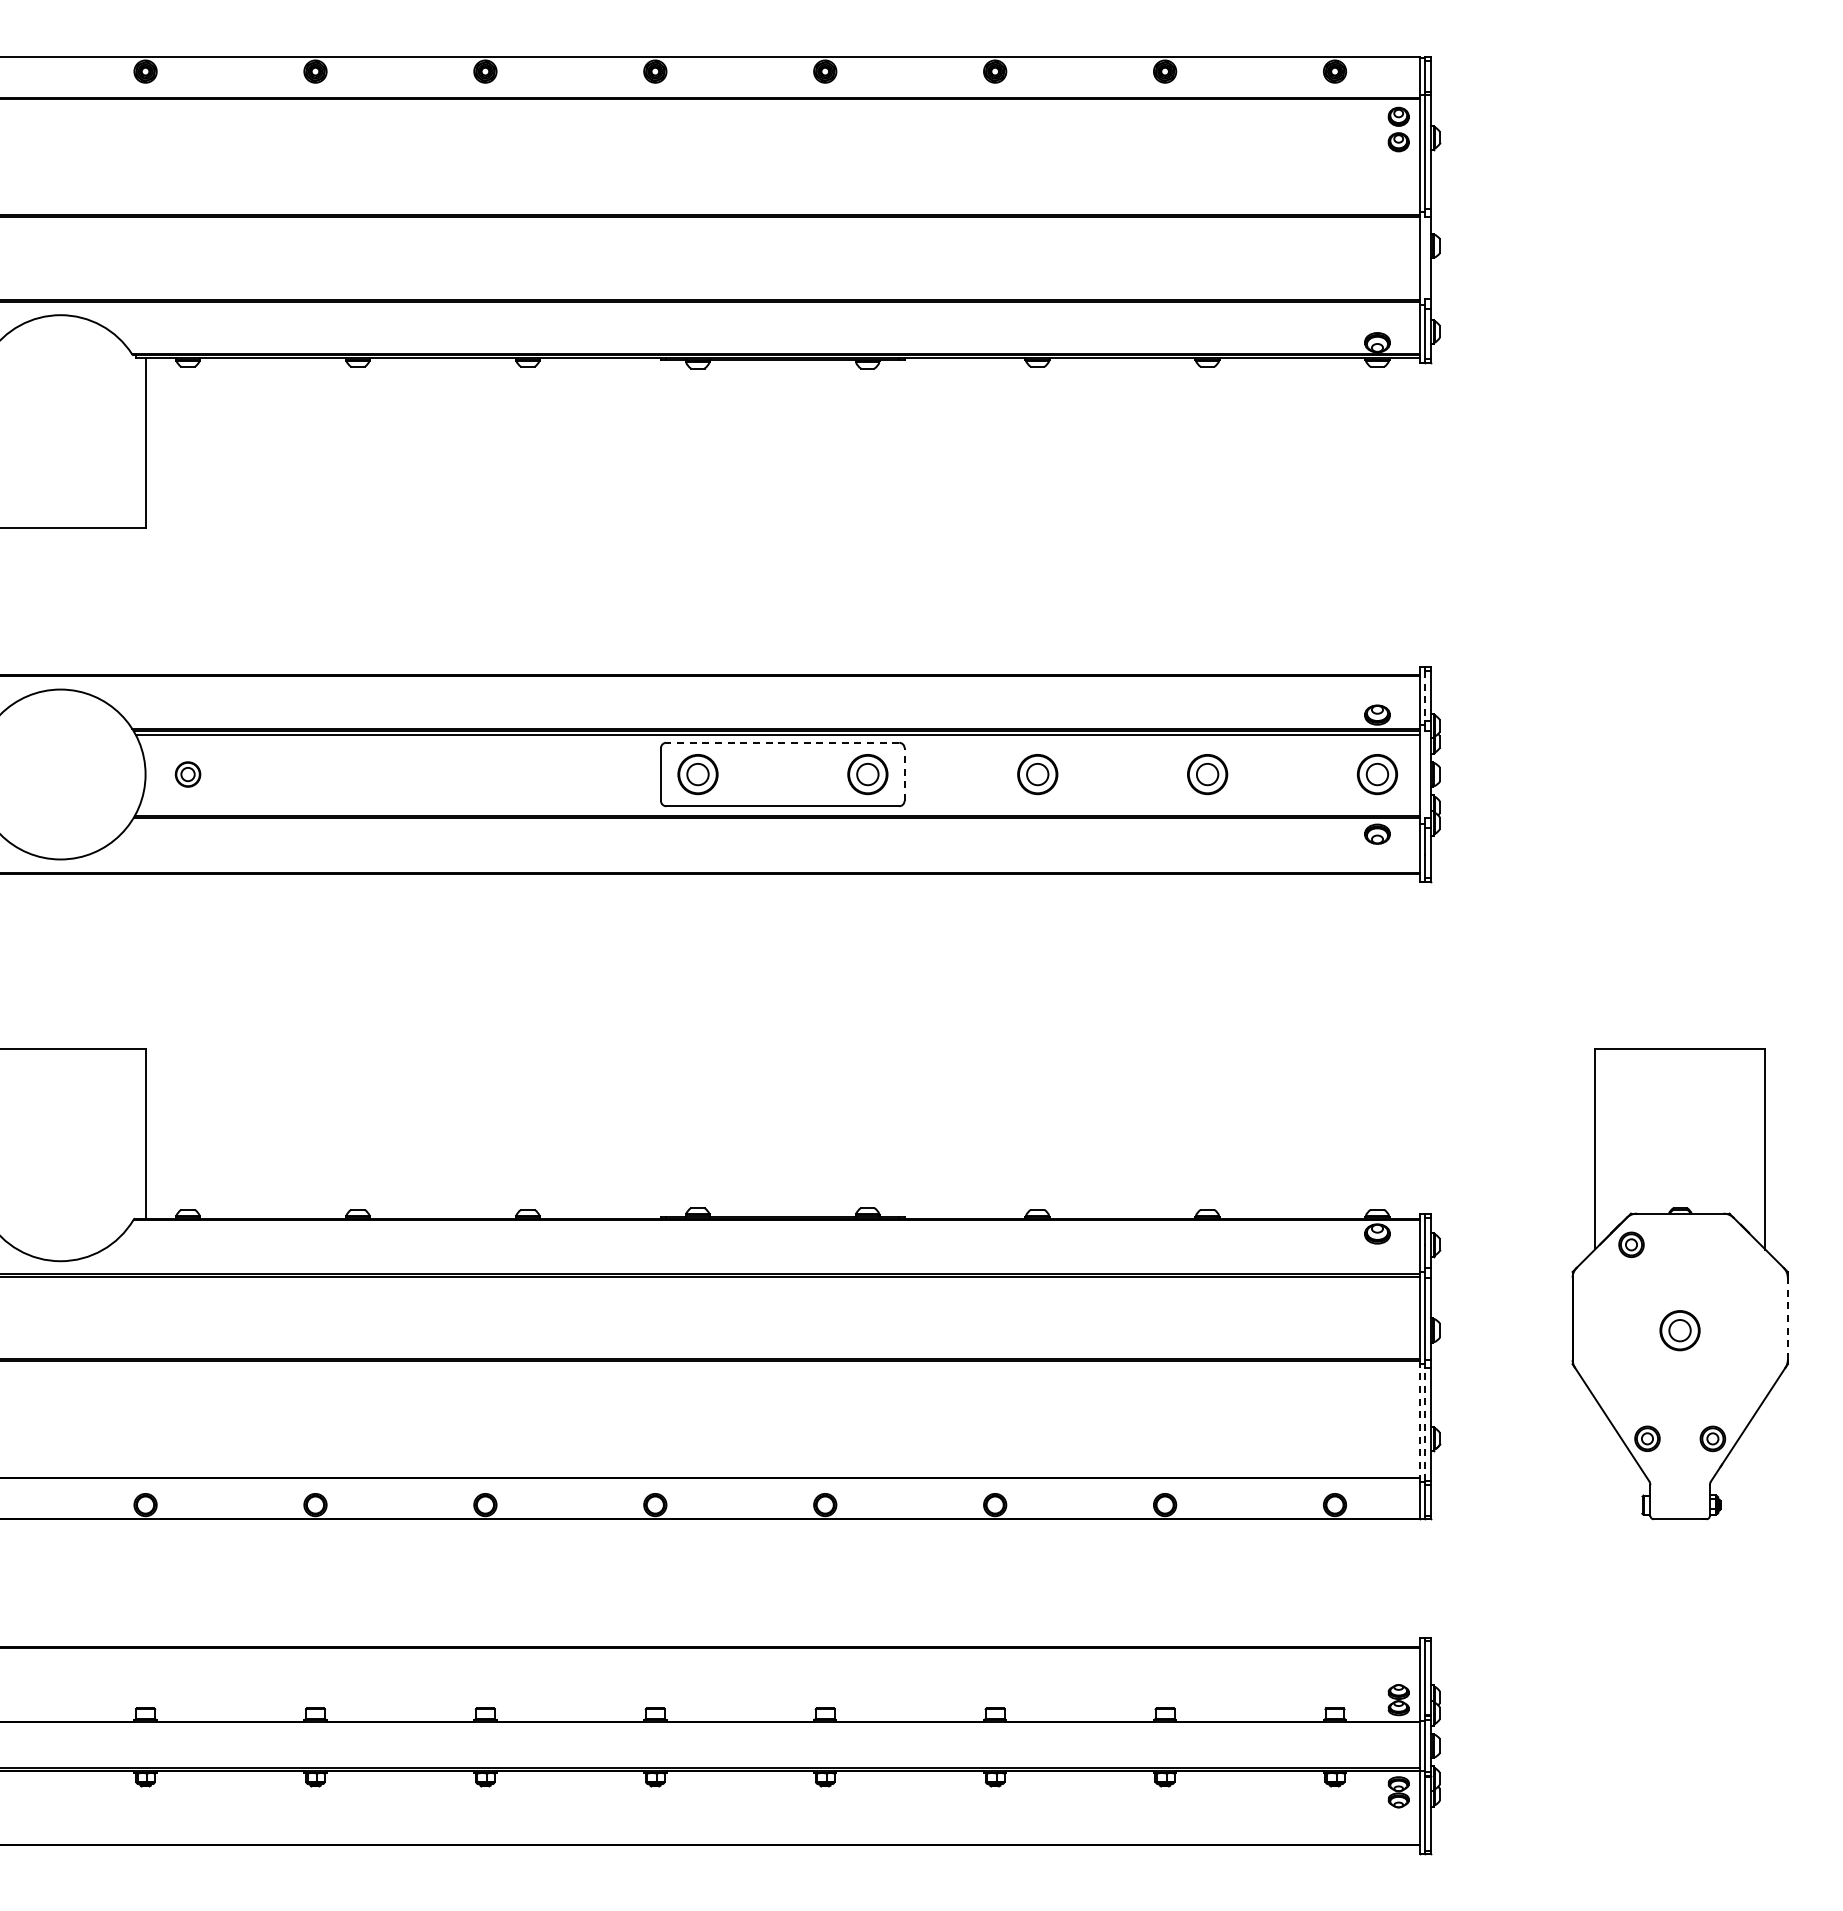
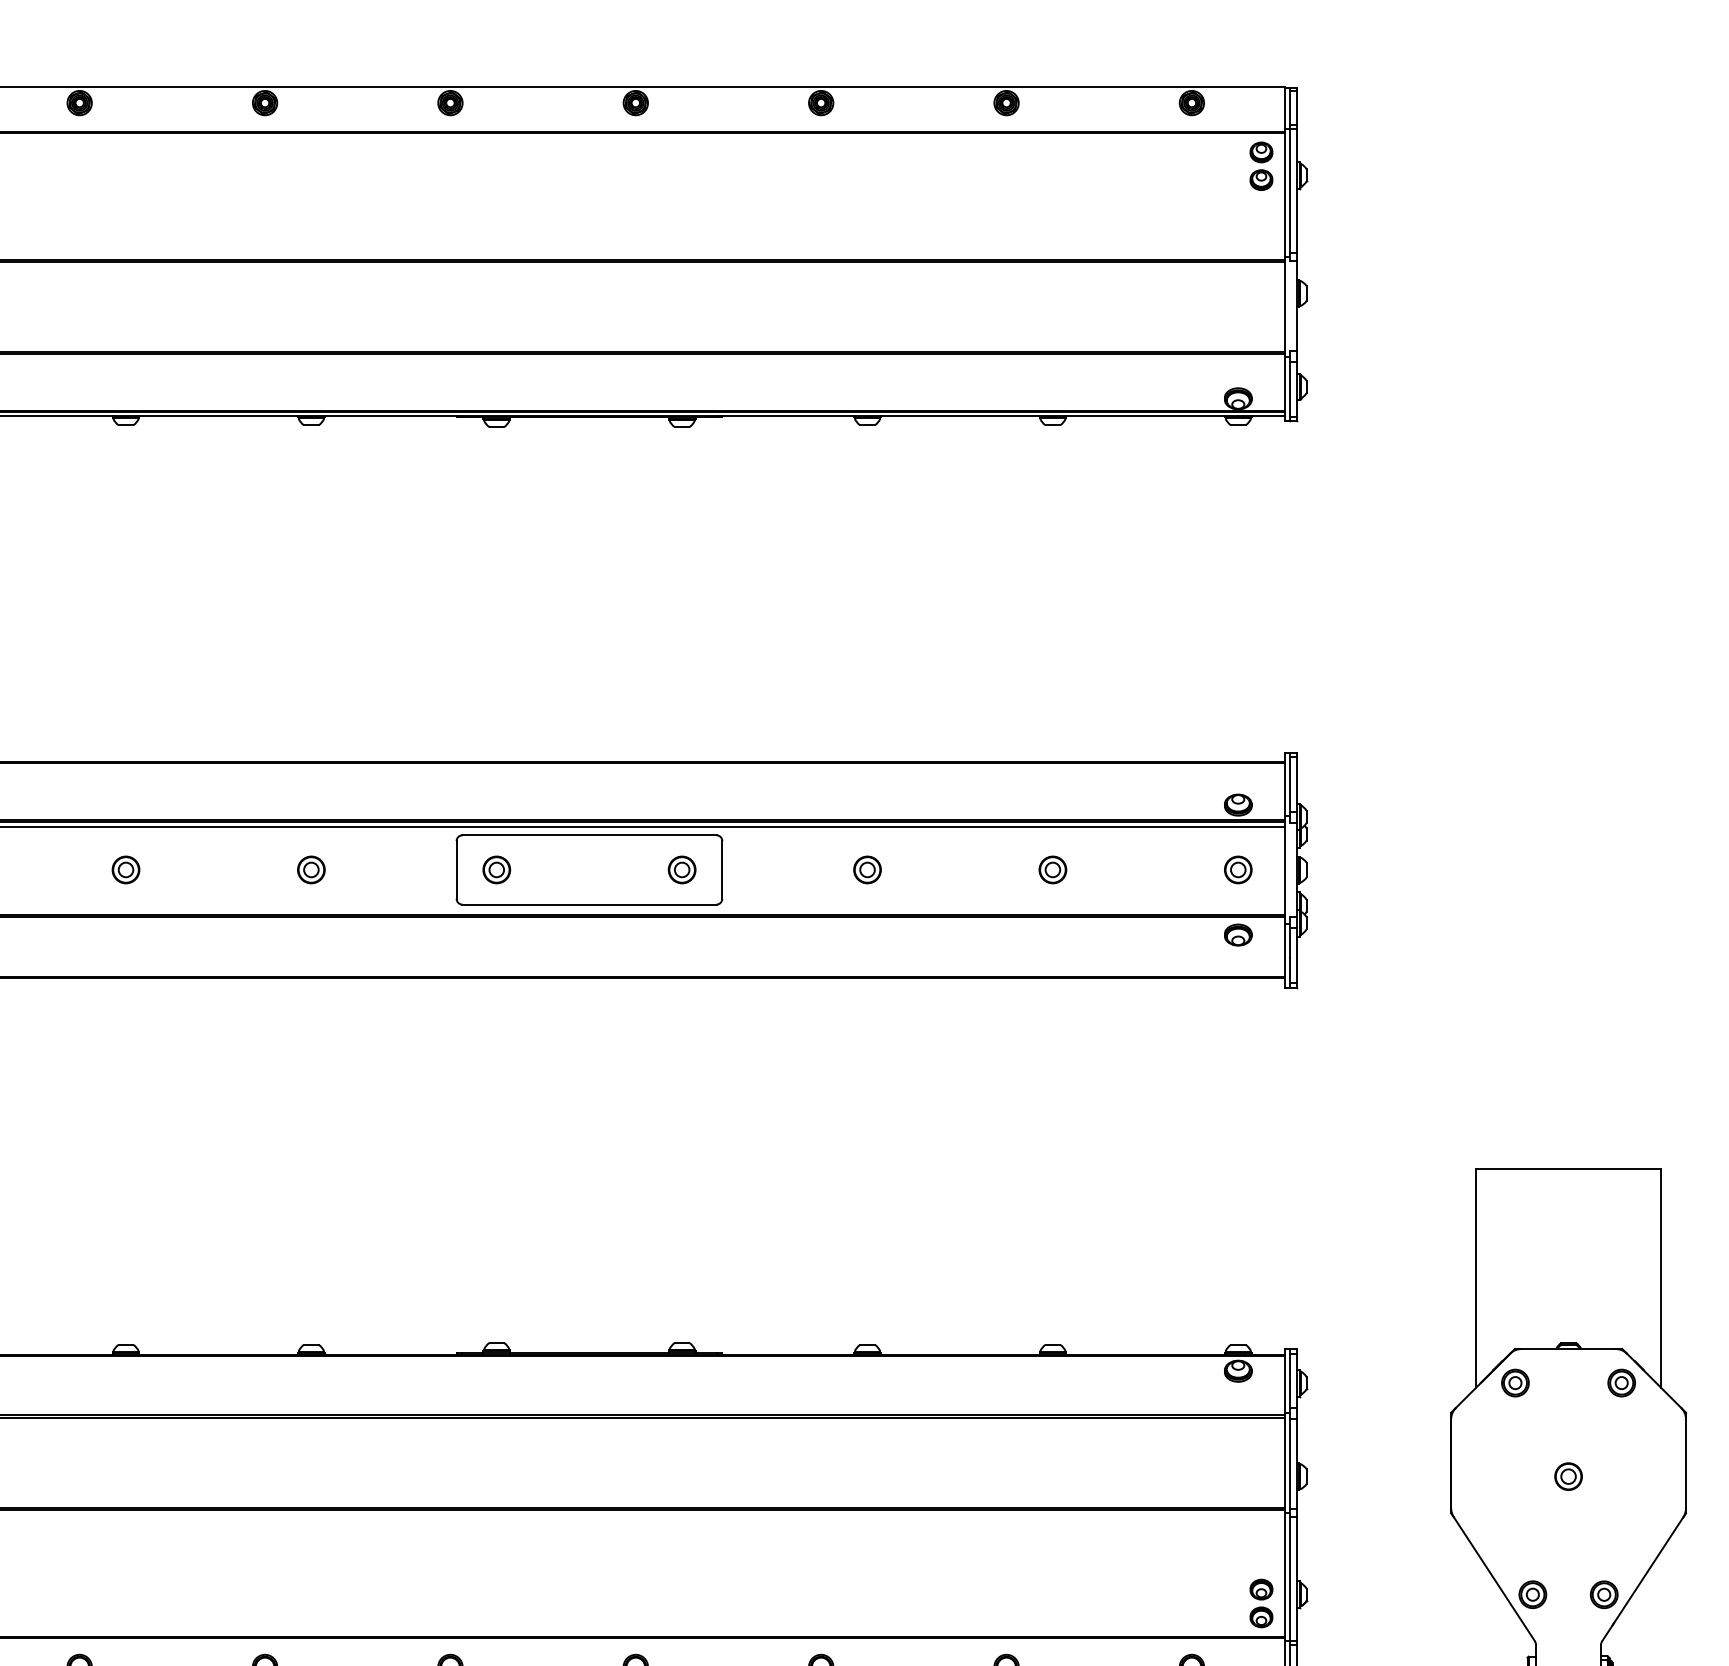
line: (1425, 696) -> (1290, 784), dashed -> solid
line: (782, 742) -> (589, 835), dashed -> solid
part: (357, 774) -> (125, 869), added
part: (527, 774) -> (310, 869), added
part: (697, 774) -> (496, 869), size x0.62
part: (867, 774) -> (681, 869), size x0.62
line: (904, 774) -> (722, 869), dashed -> solid
part: (1037, 774) -> (867, 869), size x0.62
part: (1207, 774) -> (1052, 869), size x0.62
part: (1377, 774) -> (1238, 869), size x0.62
part: (1728, 1244) -> (1621, 1382), added
line: (1787, 1318) -> (1685, 1463), dashed -> solid
part: (1680, 1330) -> (1568, 1476), size x0.62
line: (1419, 1422) -> (1284, 1576), dashed -> solid
line: (1425, 1424) -> (1290, 1579), dashed -> solid
part: (1398, 1446) -> (1261, 1603), added

